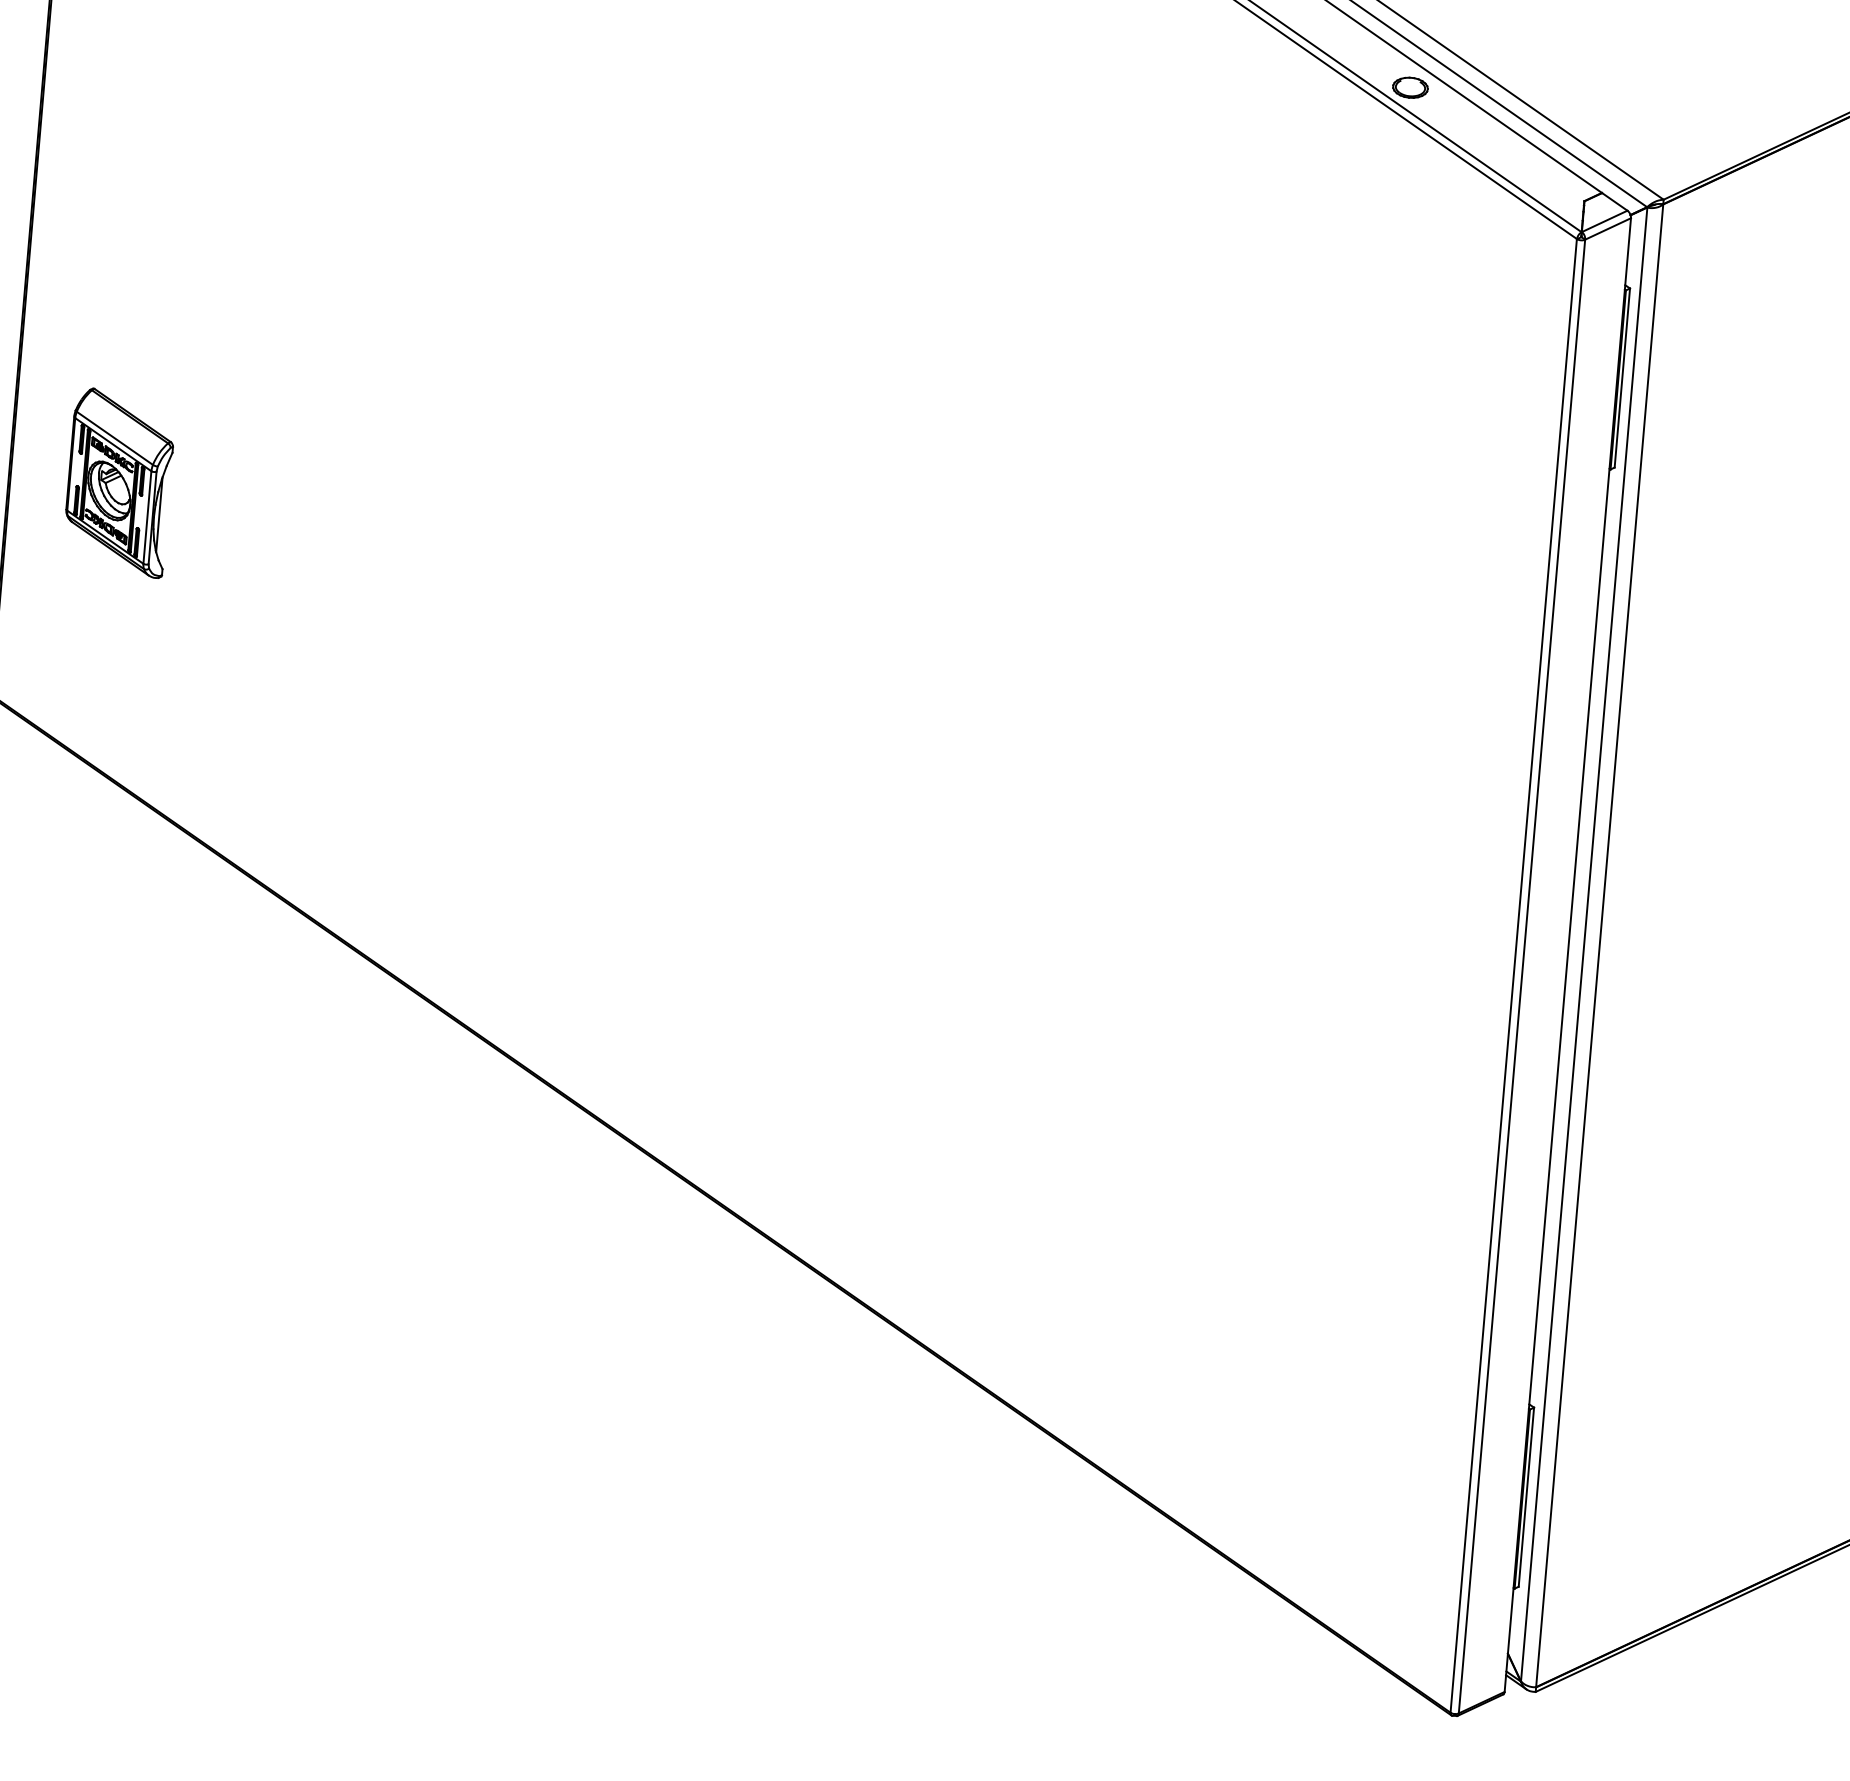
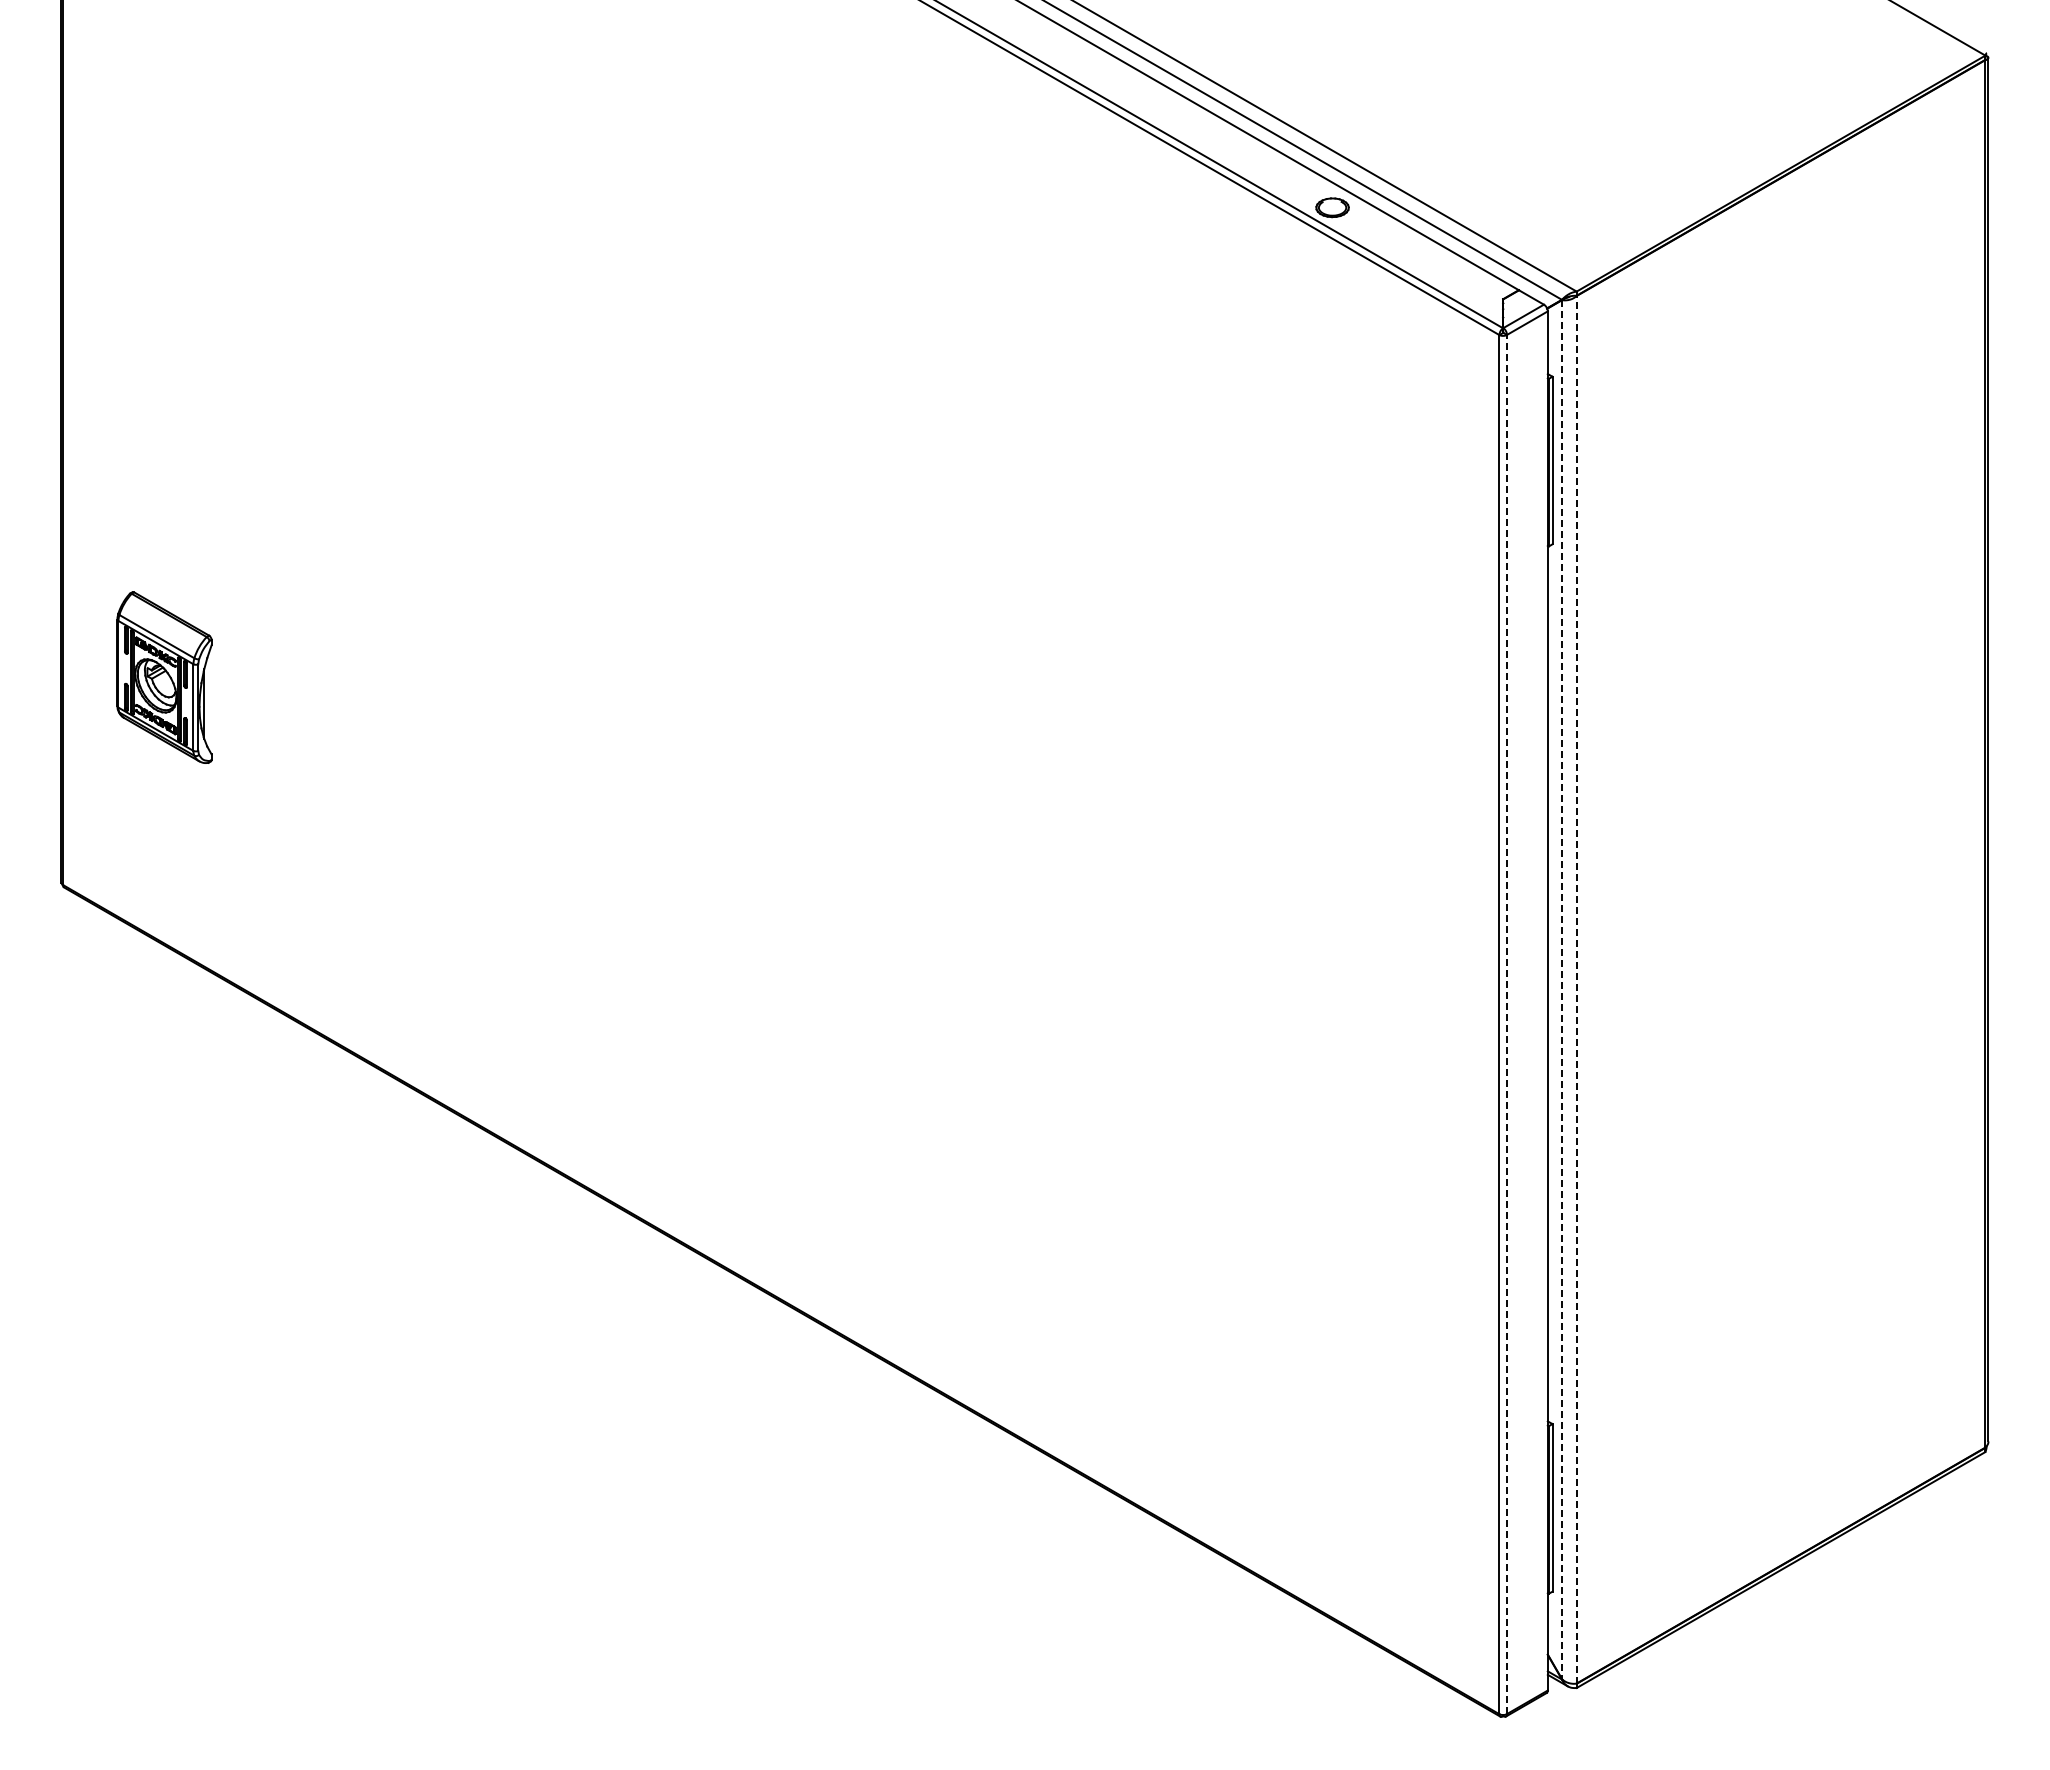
line: (1584, 944) -> (1562, 989), solid -> dashed
line: (1599, 945) -> (1576, 989), solid -> dashed
line: (1521, 976) -> (1506, 1024), solid -> dashed

